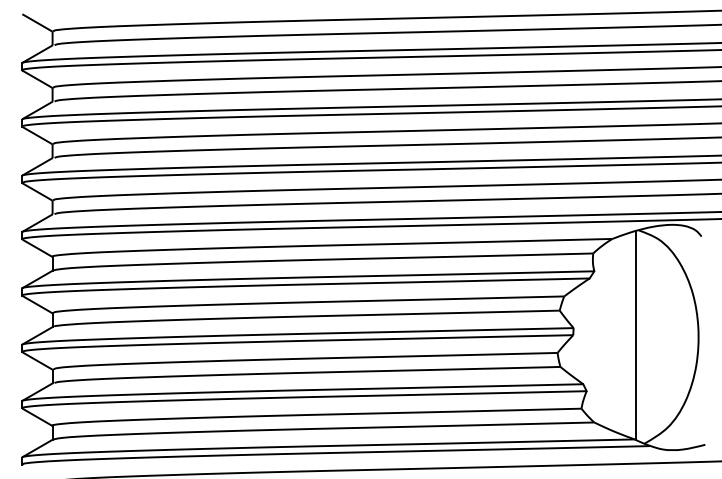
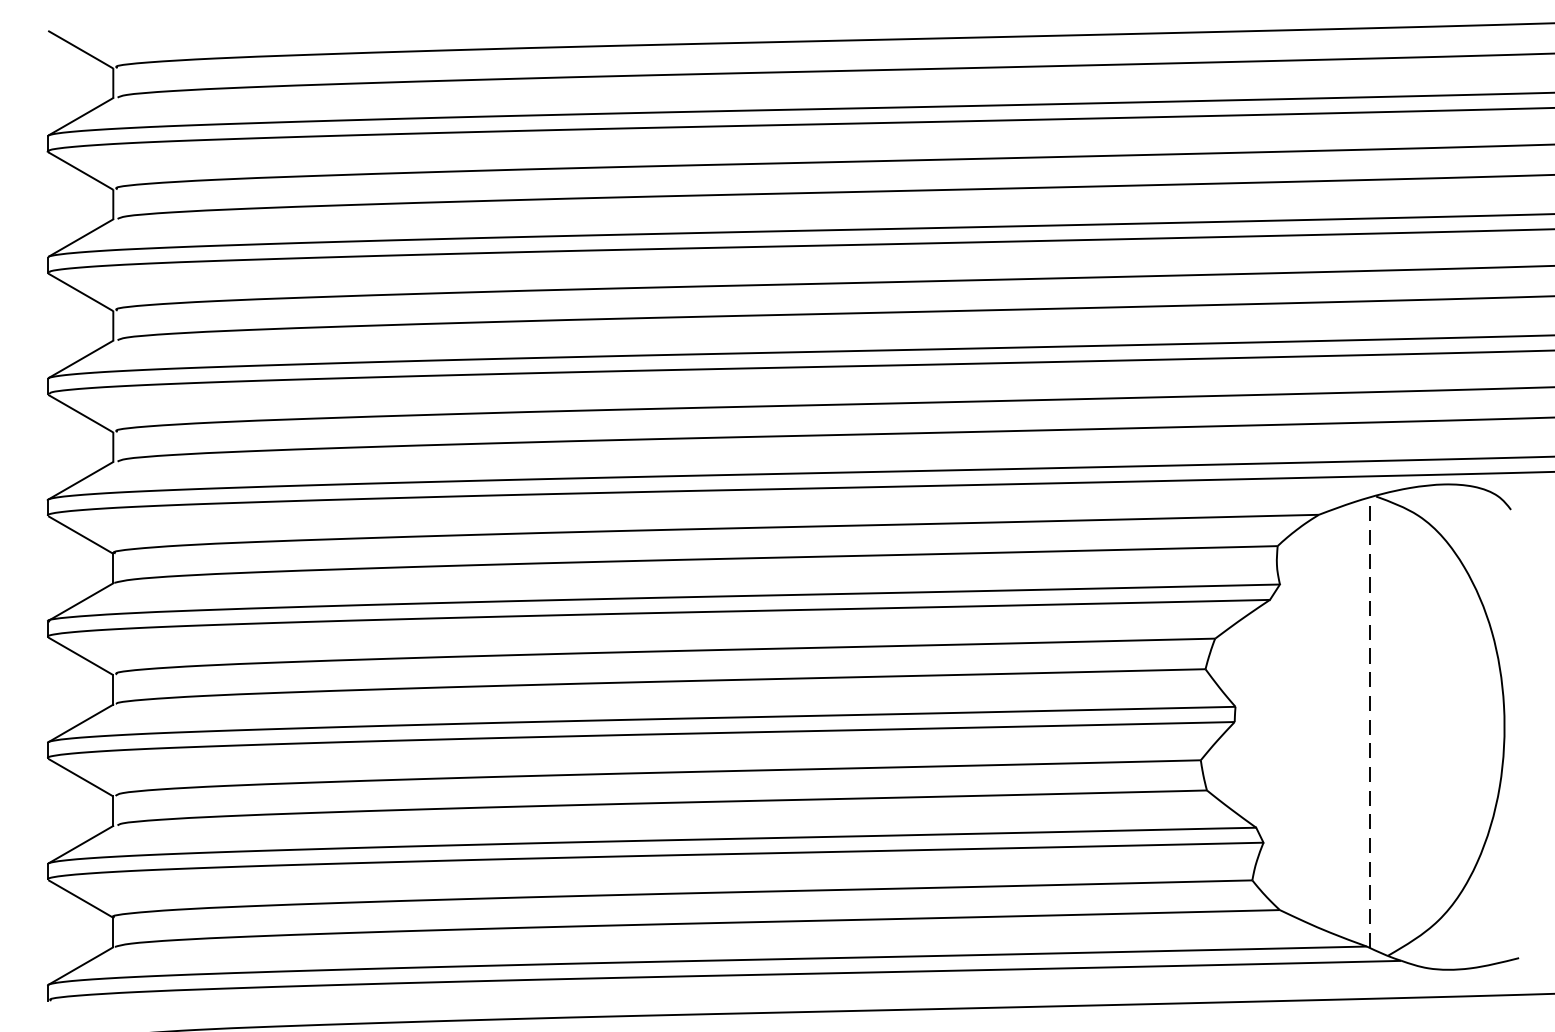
line: (636, 335) -> (1370, 722), solid -> dashed

